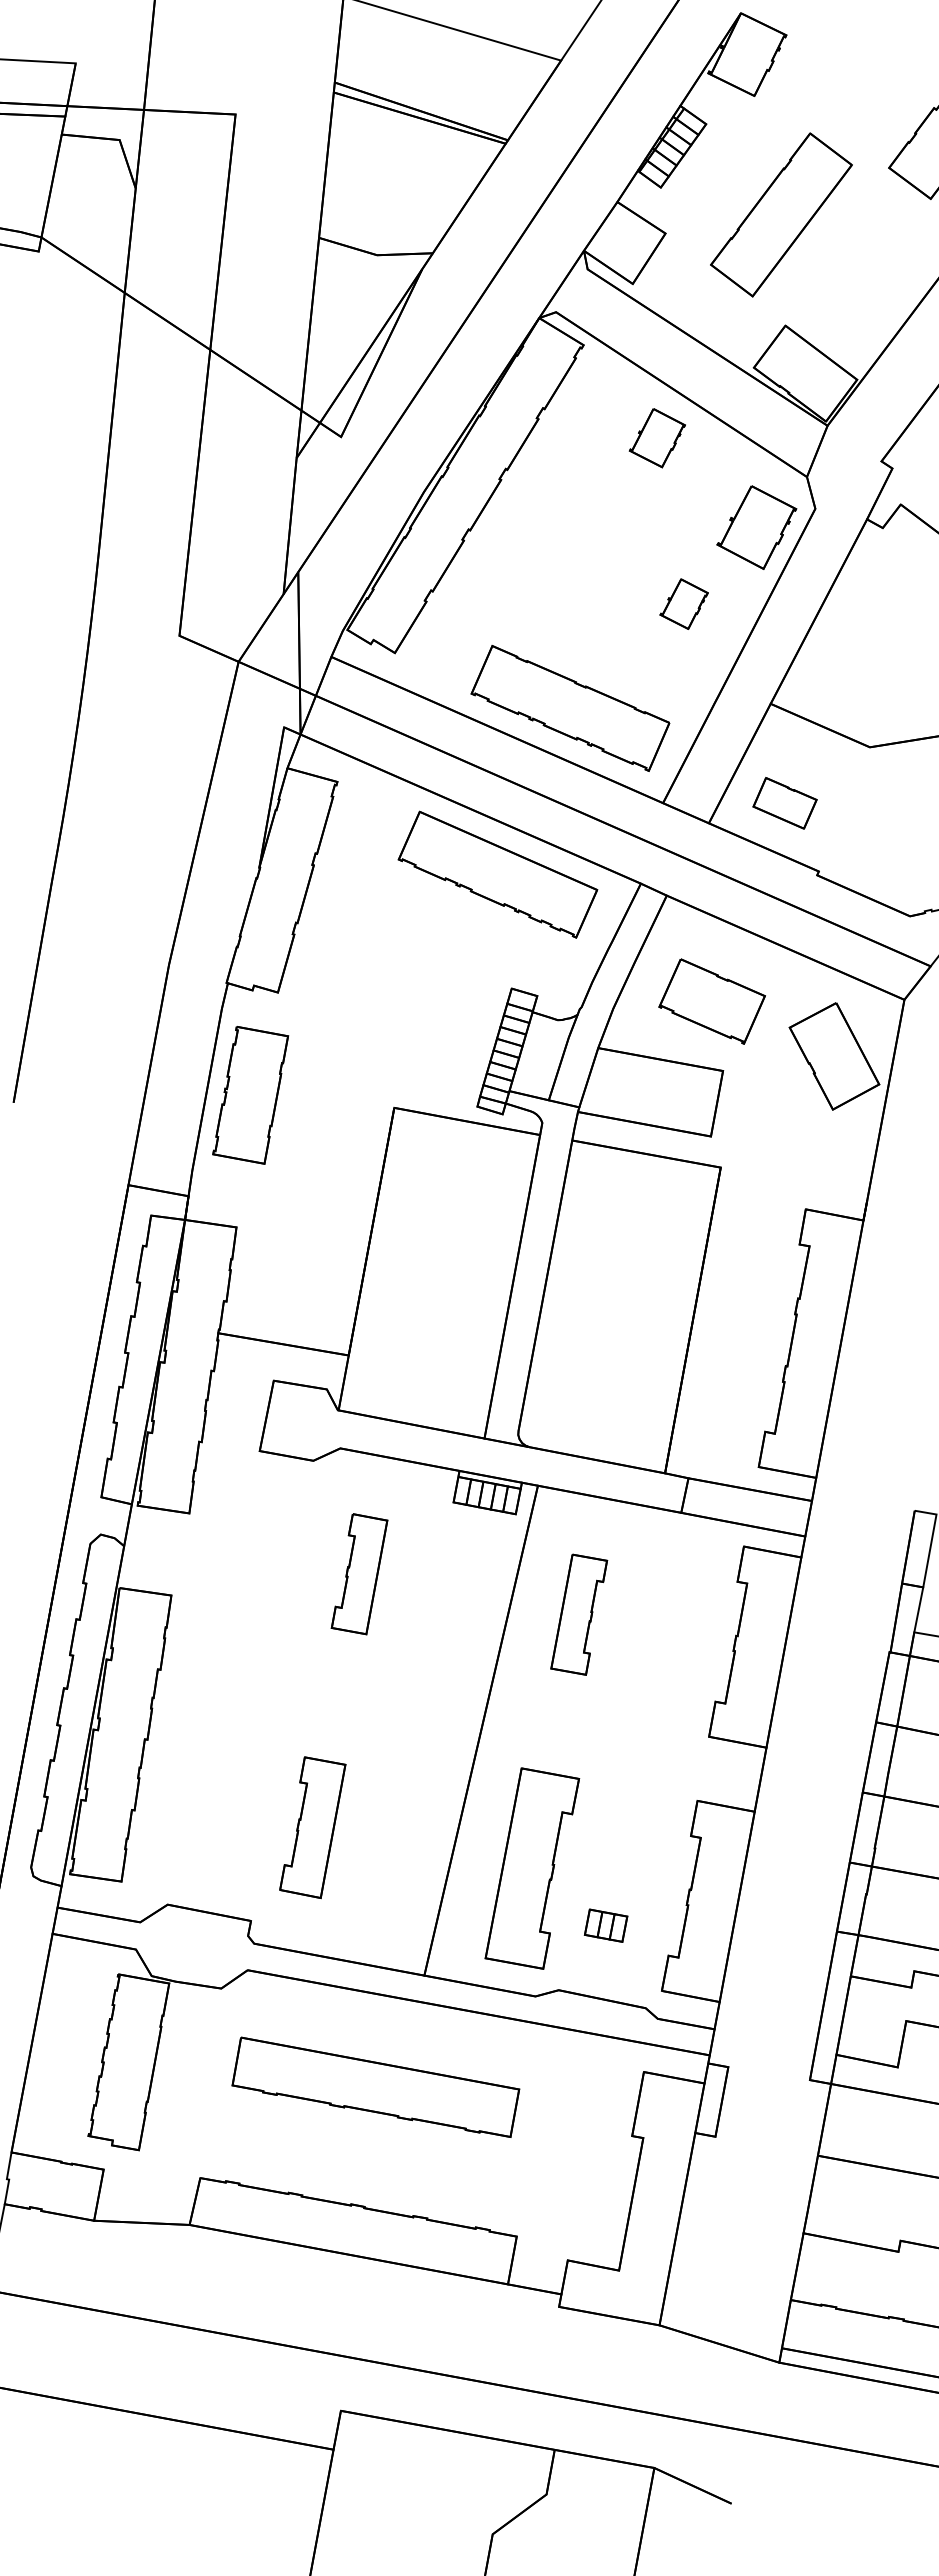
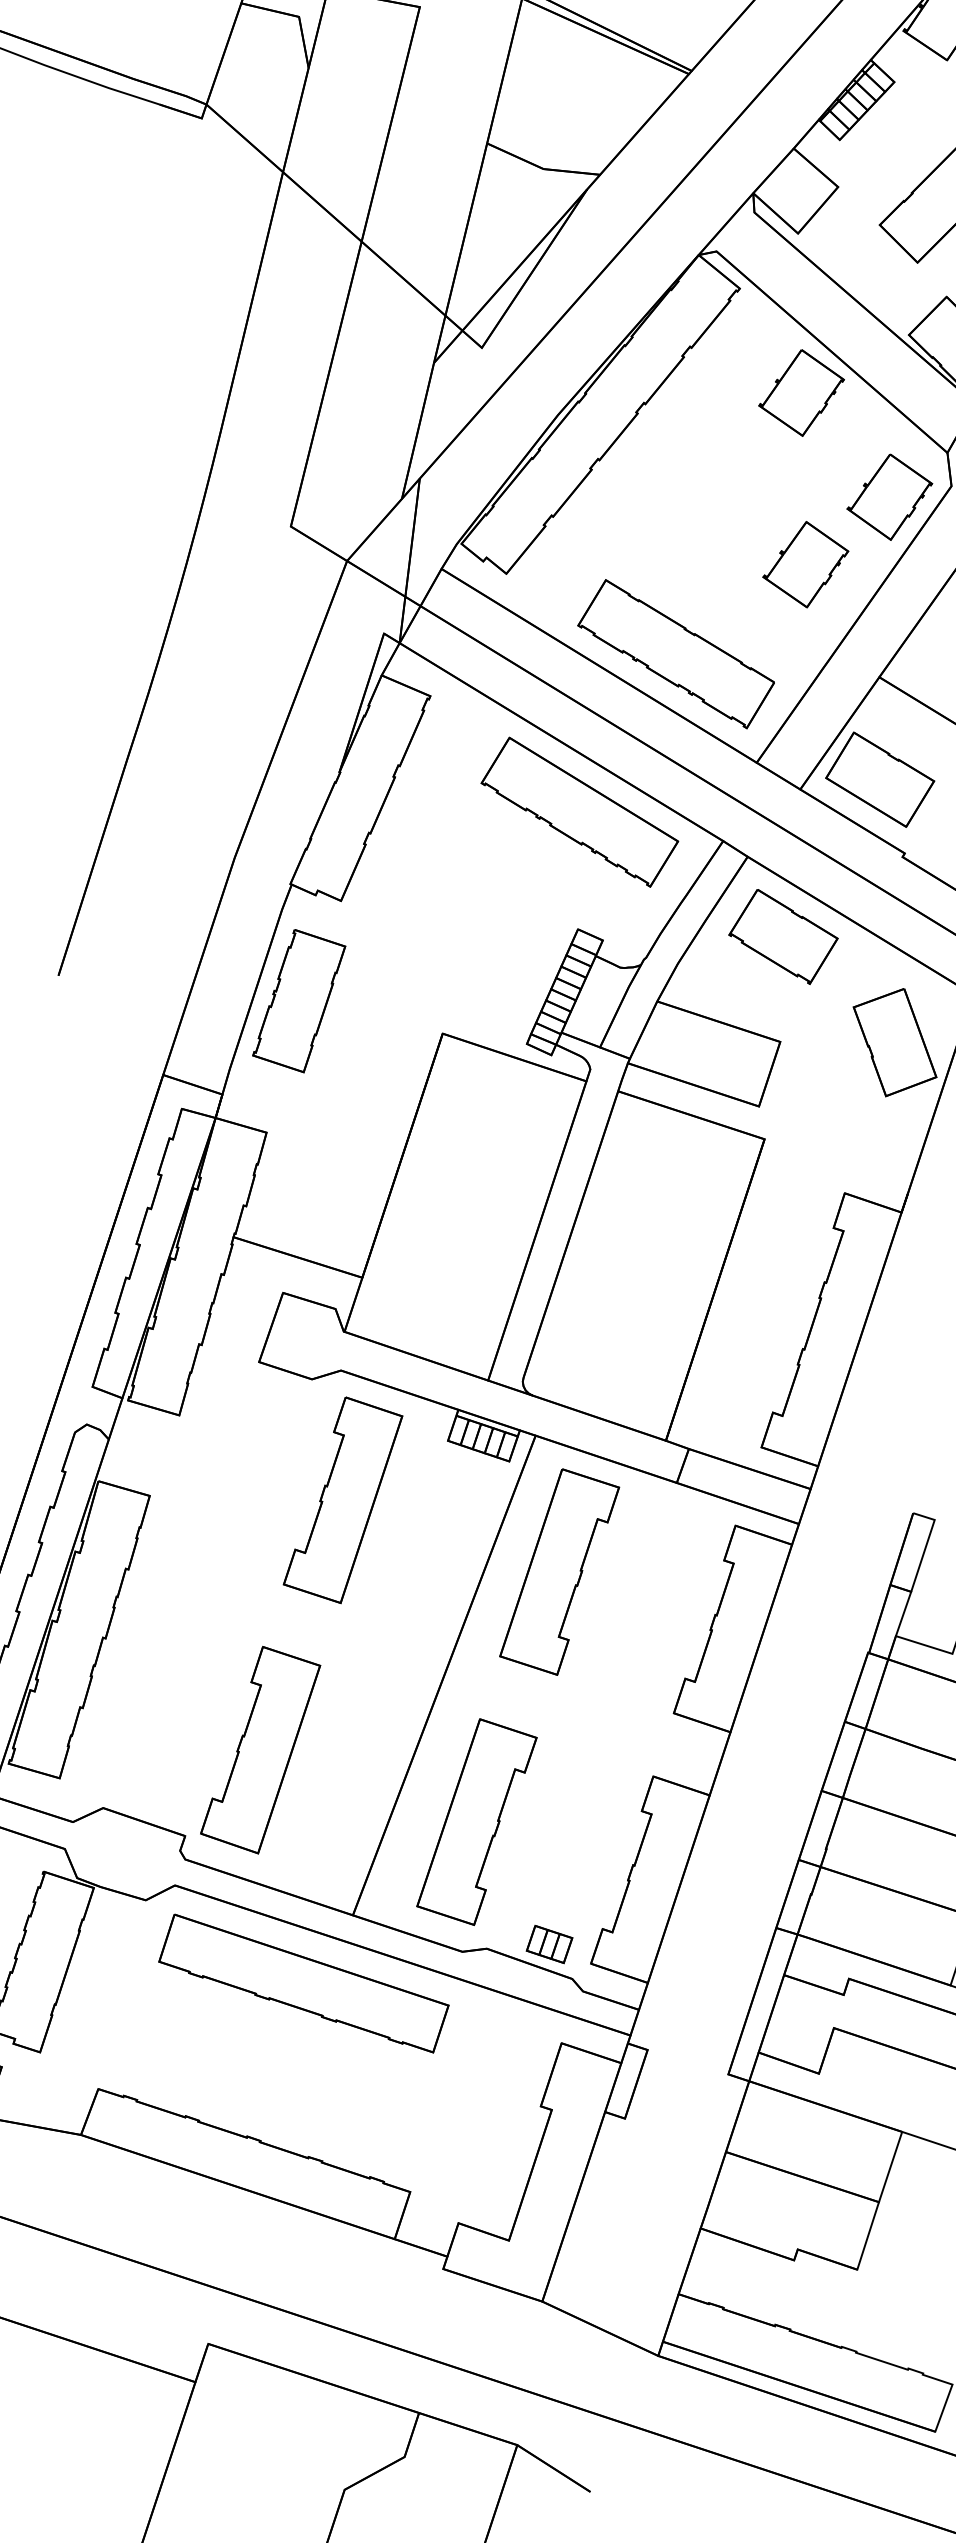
part: (657, 437) -> (801, 392), size x1.43
part: (683, 603) -> (805, 563), size x1.67
part: (784, 803) -> (879, 779), size x1.67
part: (711, 1001) -> (782, 936), moved
part: (359, 1574) -> (342, 1500), size x1.67
part: (578, 1614) -> (558, 1571), size x1.67
part: (312, 1827) -> (260, 1750), size x1.43
part: (605, 1925) -> (548, 1944), moved
part: (375, 2086) -> (303, 1982), moved

